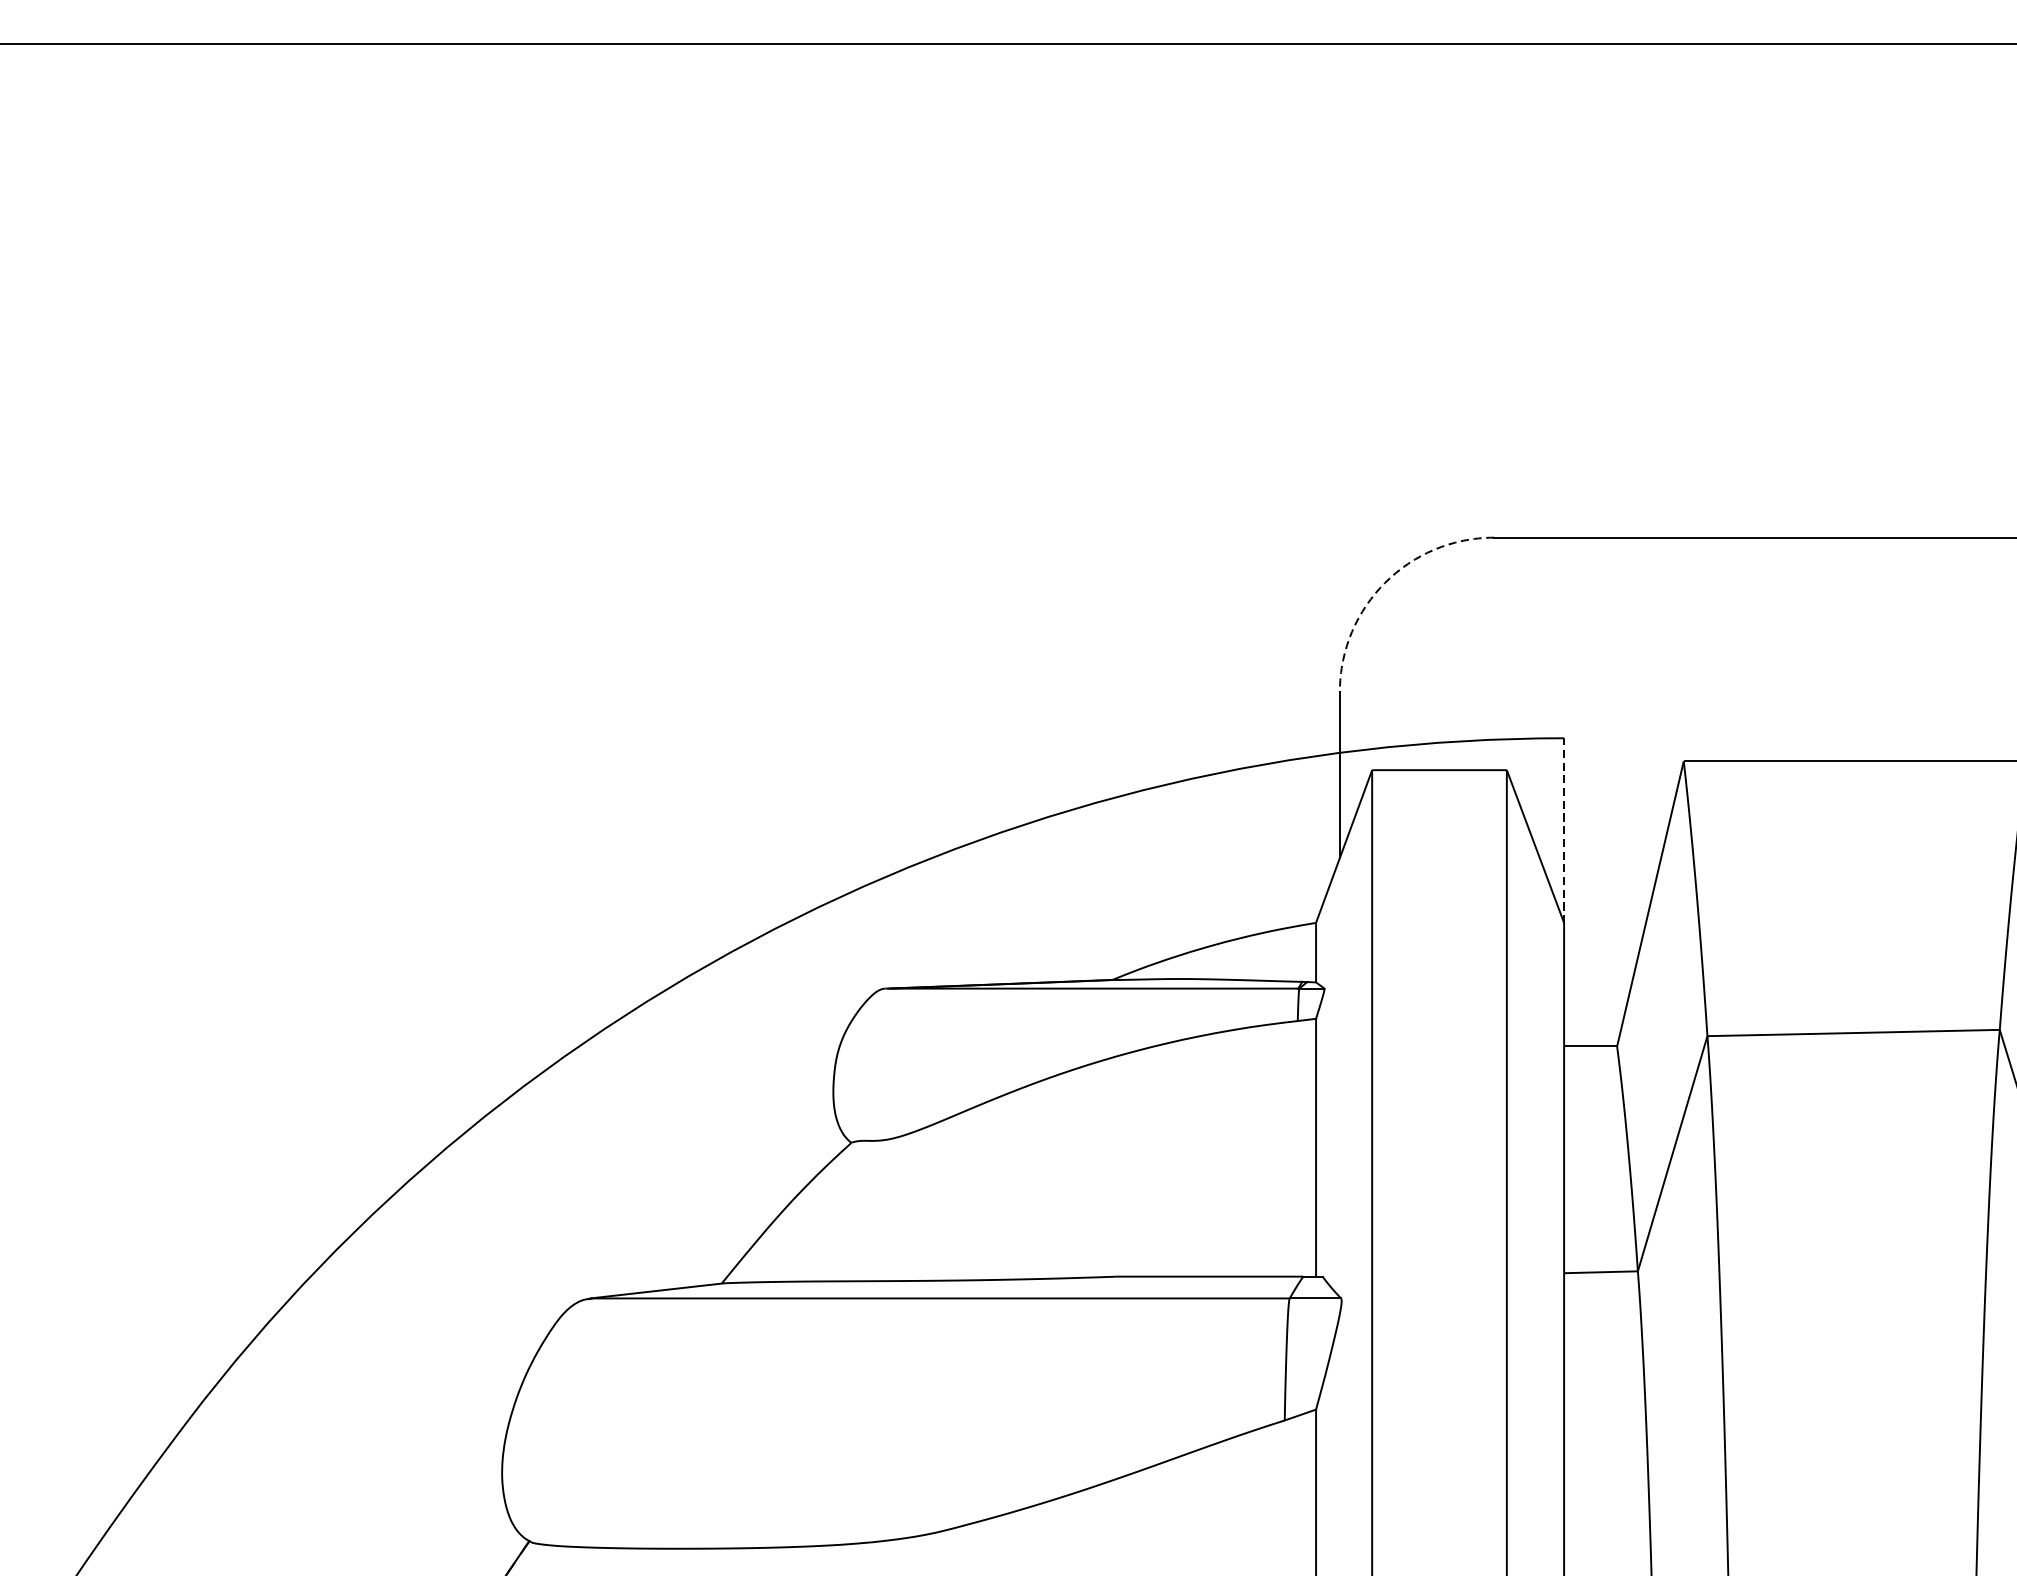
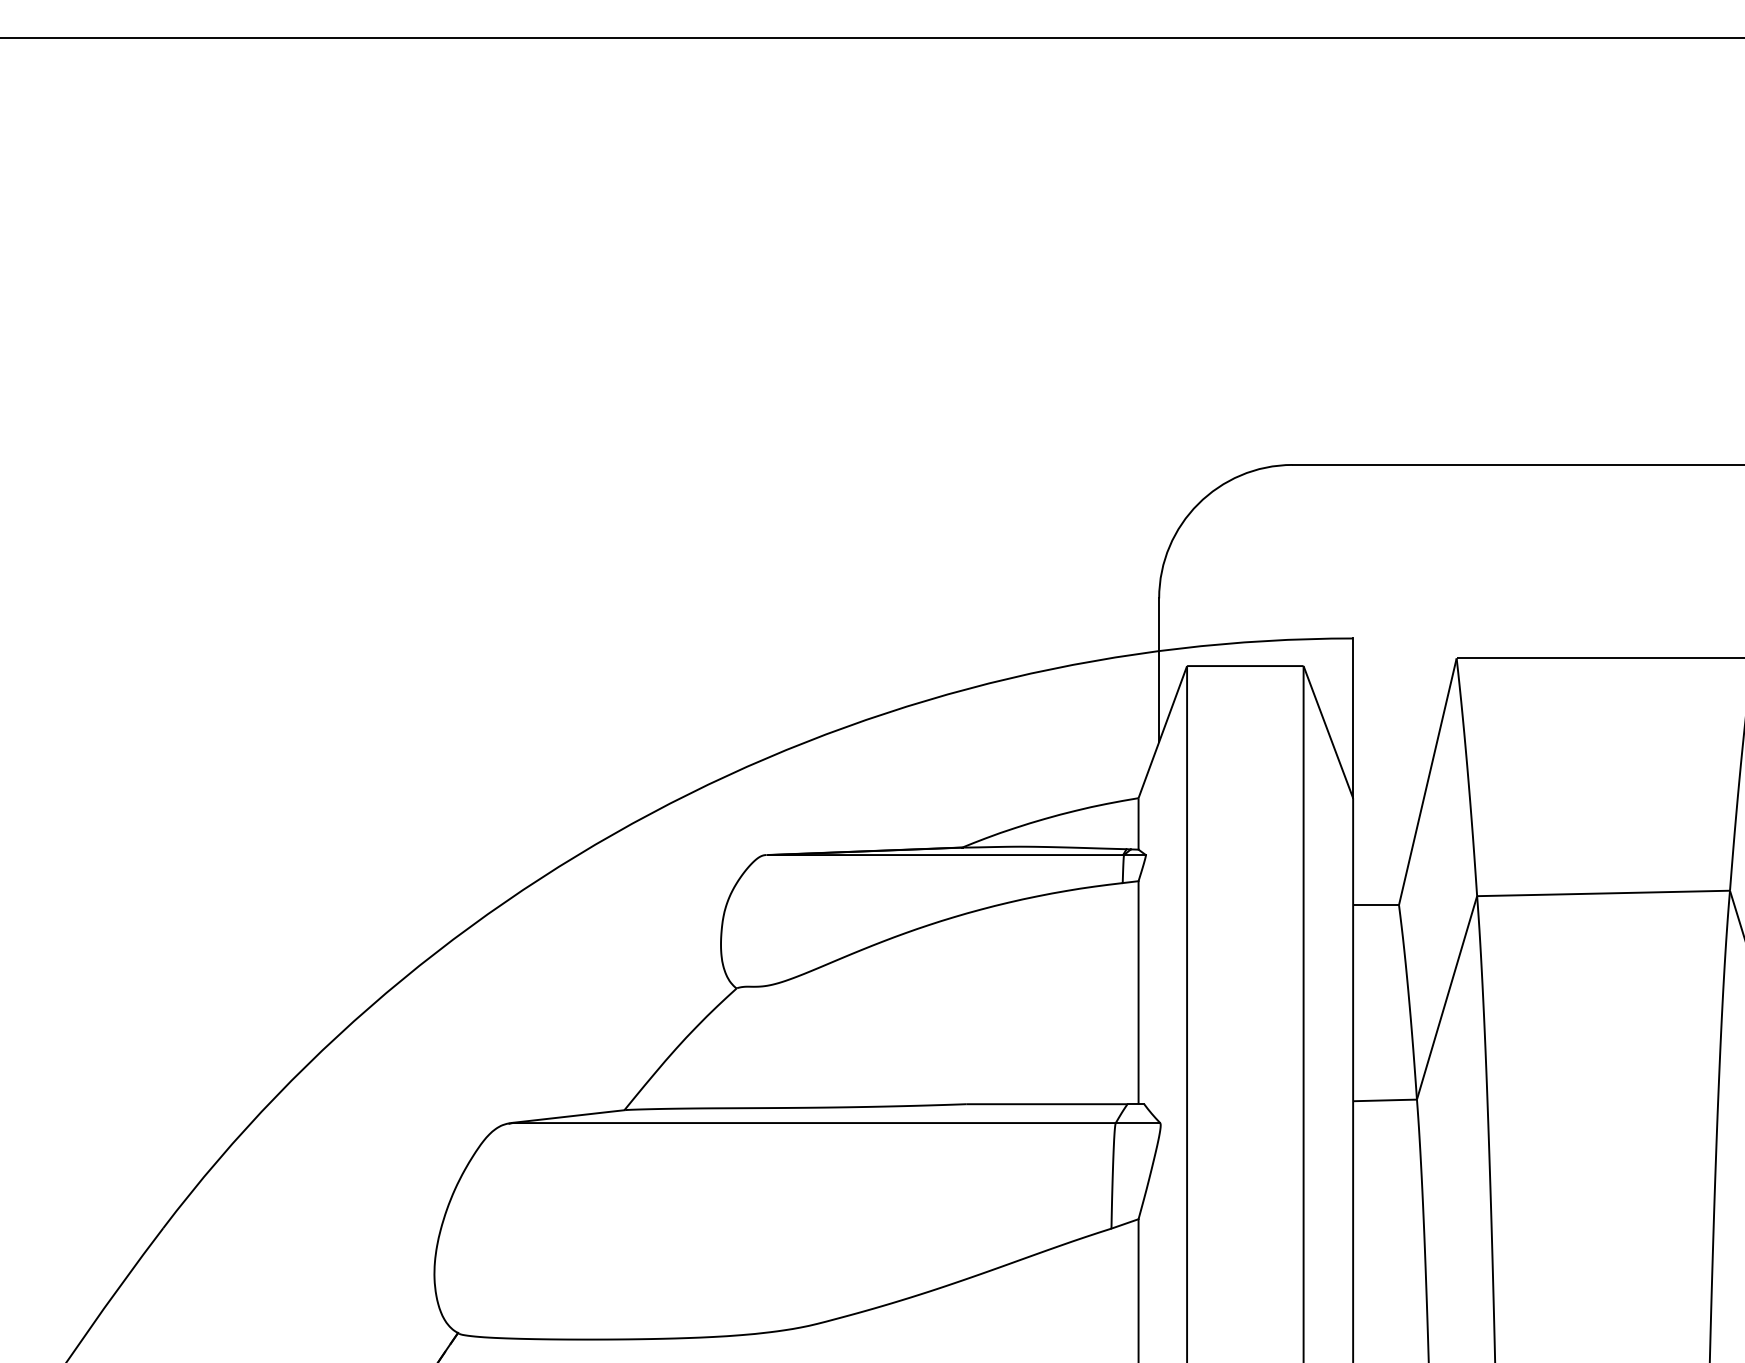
arc: (1385, 583) -> (1198, 504), dashed -> solid
line: (1564, 830) -> (1353, 718), dashed -> solid

